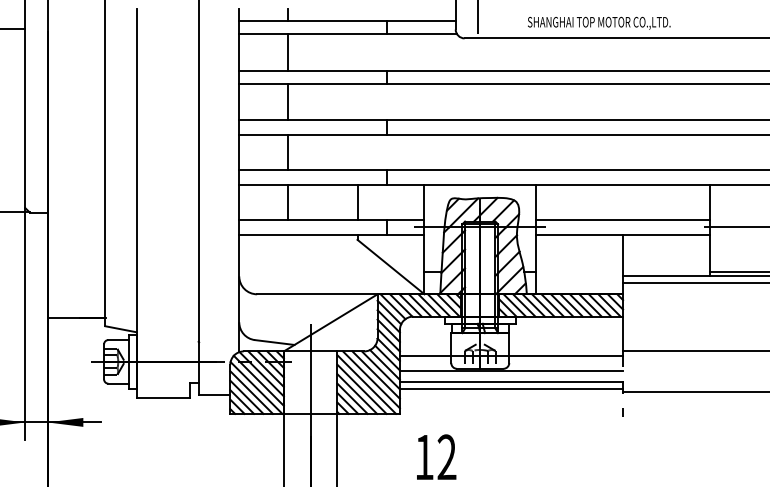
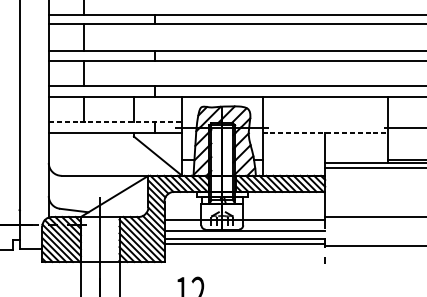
line: (331, 220) -> (115, 122), solid -> dashed
line: (623, 220) -> (325, 122), removed
line: (623, 235) -> (325, 133), solid -> dashed

